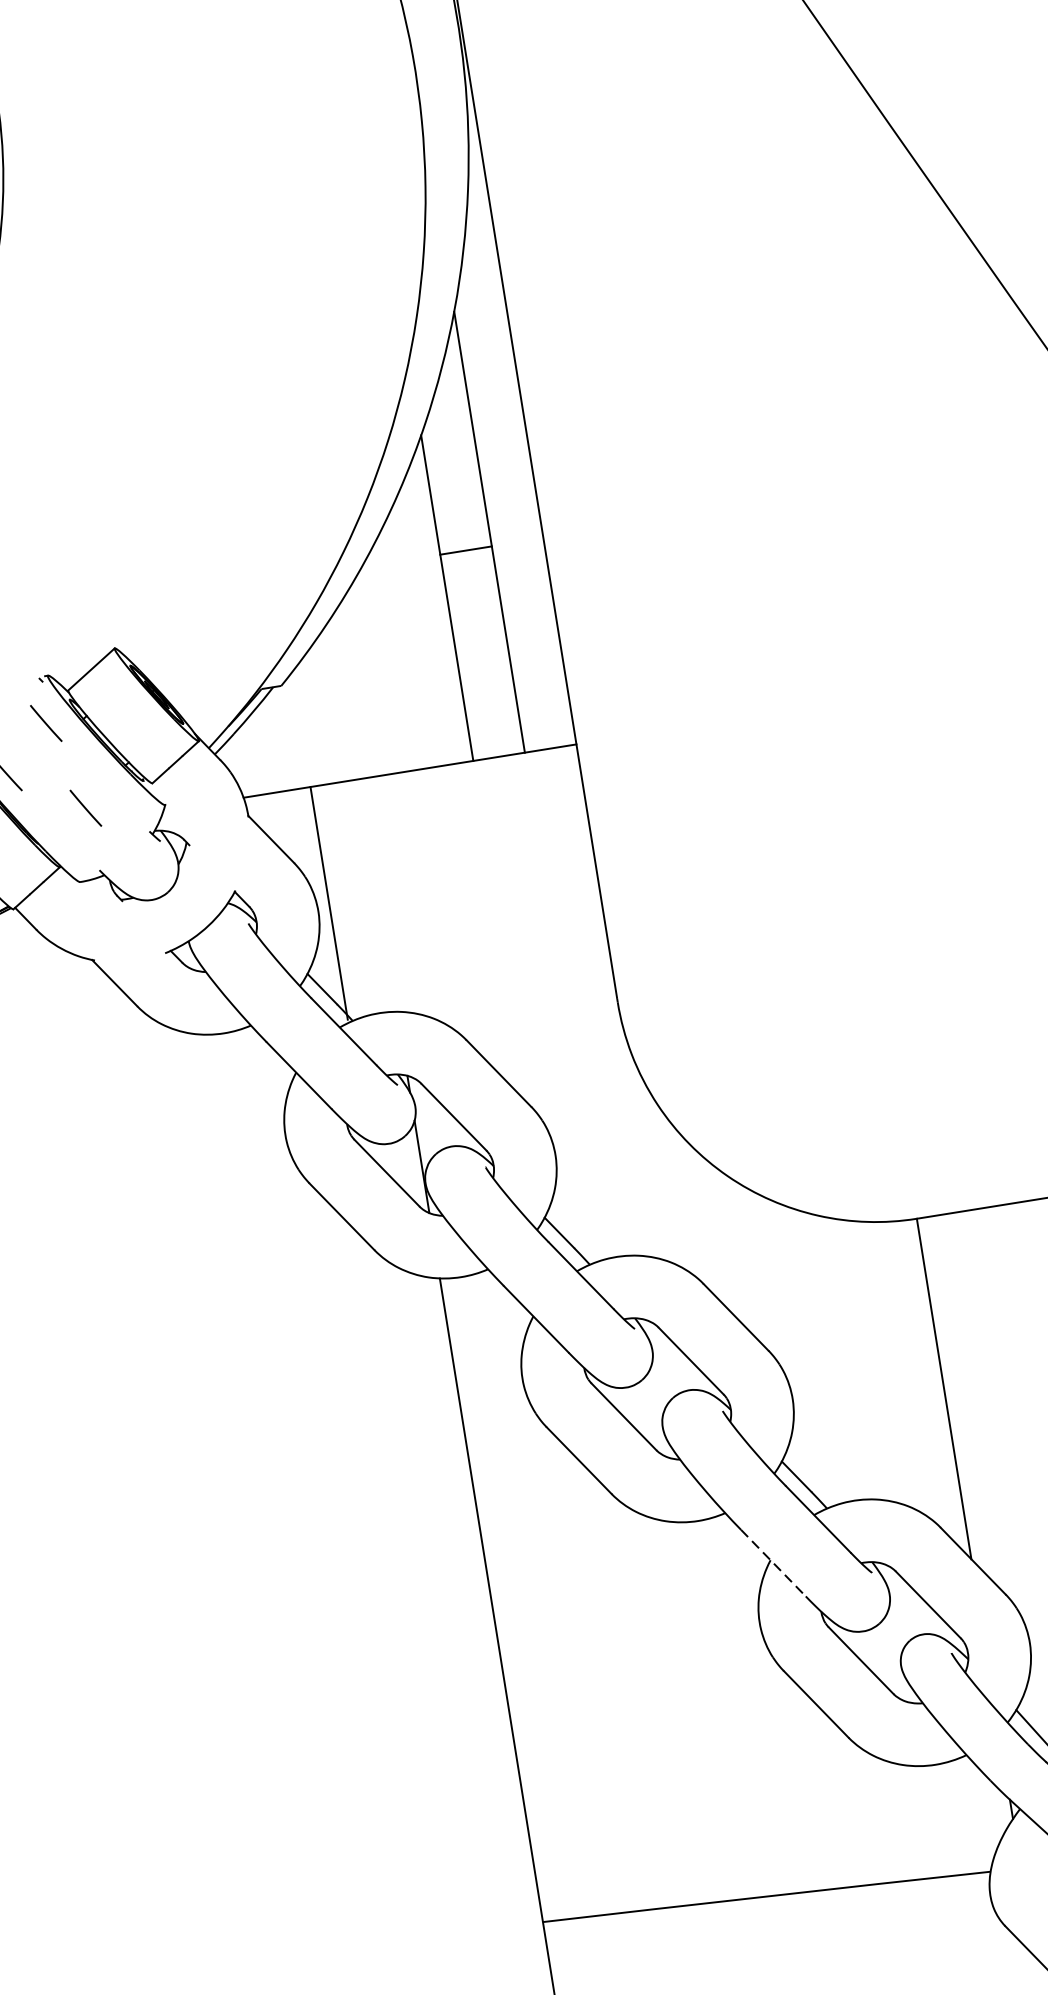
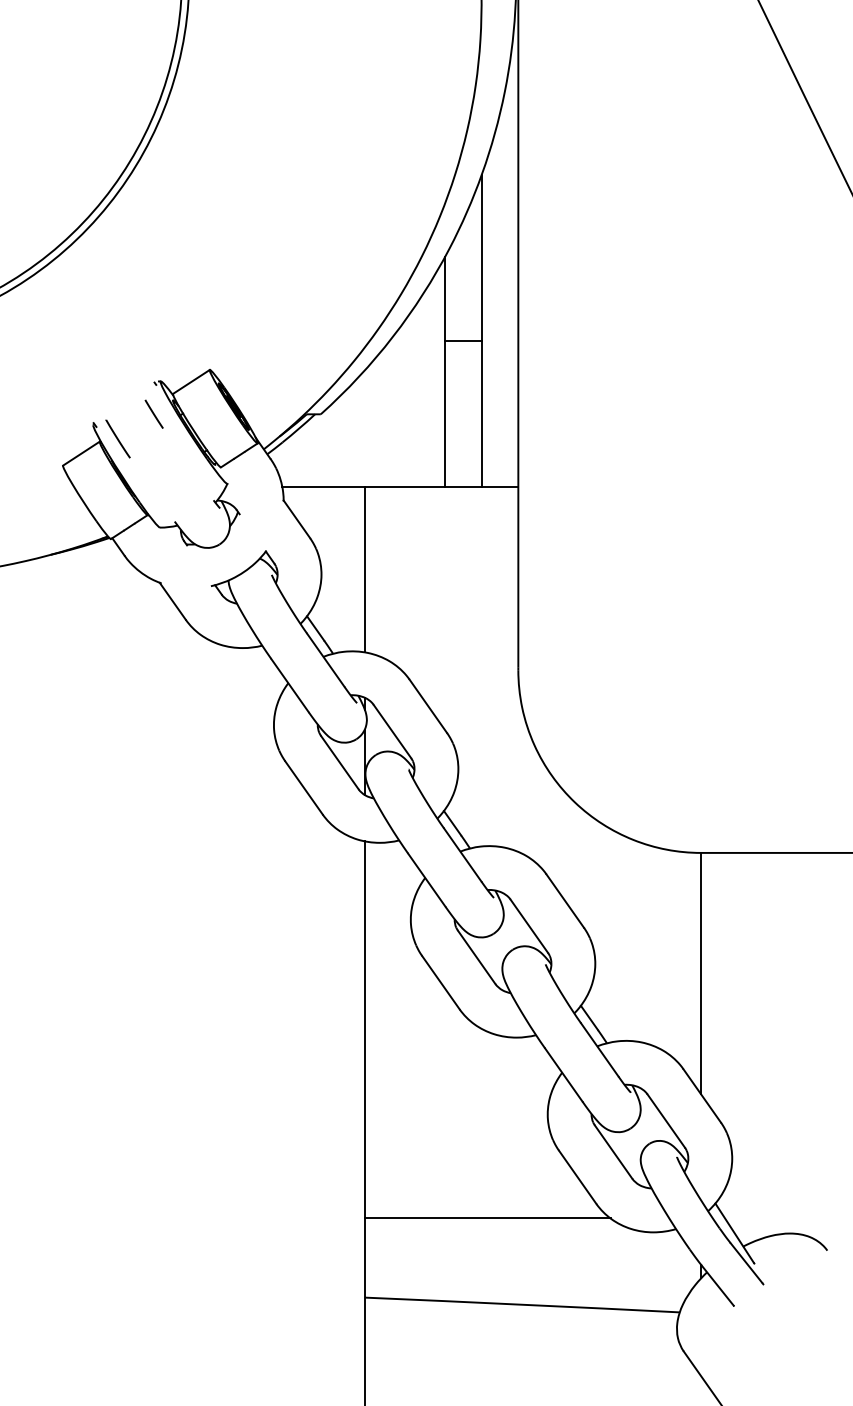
line: (84, 807) -> (171, 476), removed
line: (328, 902) -> (364, 569), moved
line: (774, 1563) -> (564, 1075), dashed -> solid
line: (698, 1782) -> (487, 1218), added

